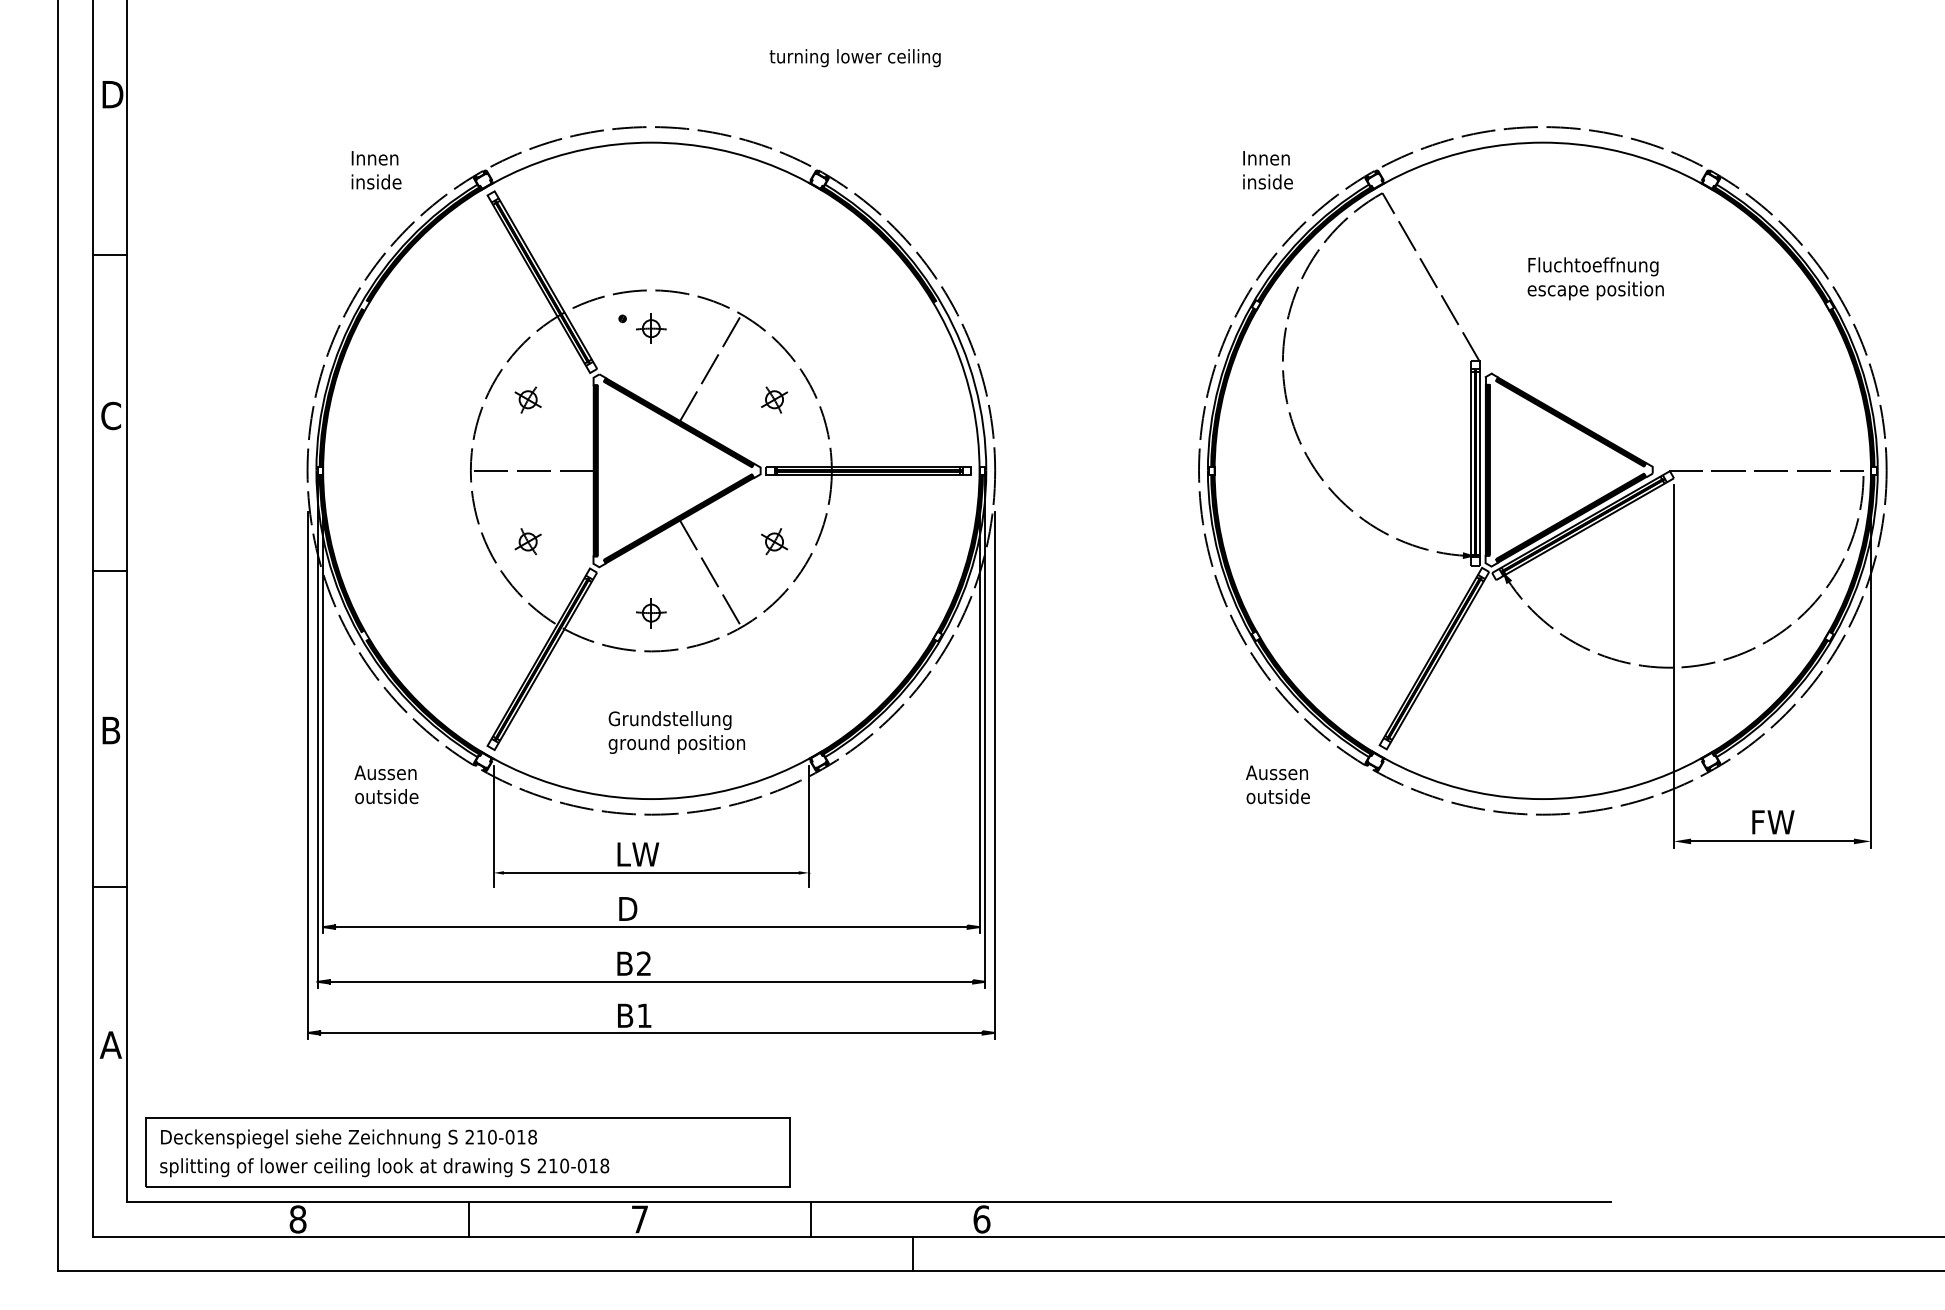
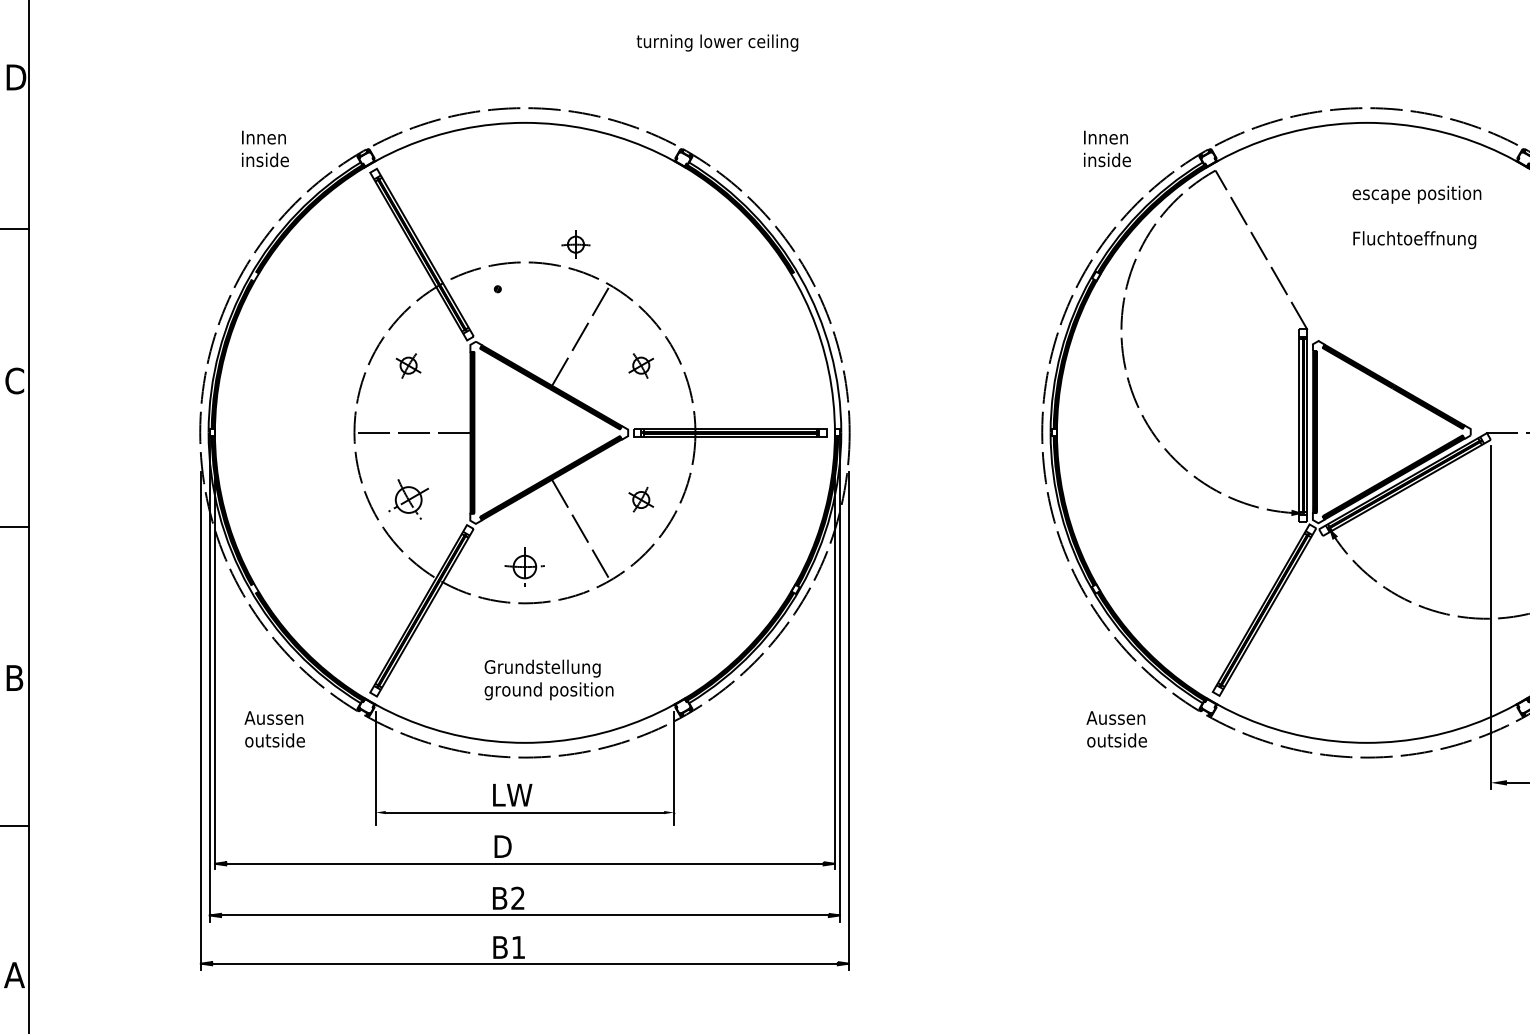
text: (1595, 290) -> (1416, 194), moved
part: (651, 328) -> (576, 244), moved
part: (527, 541) -> (407, 499), size x1.6
part: (651, 613) -> (525, 567), size x1.4

